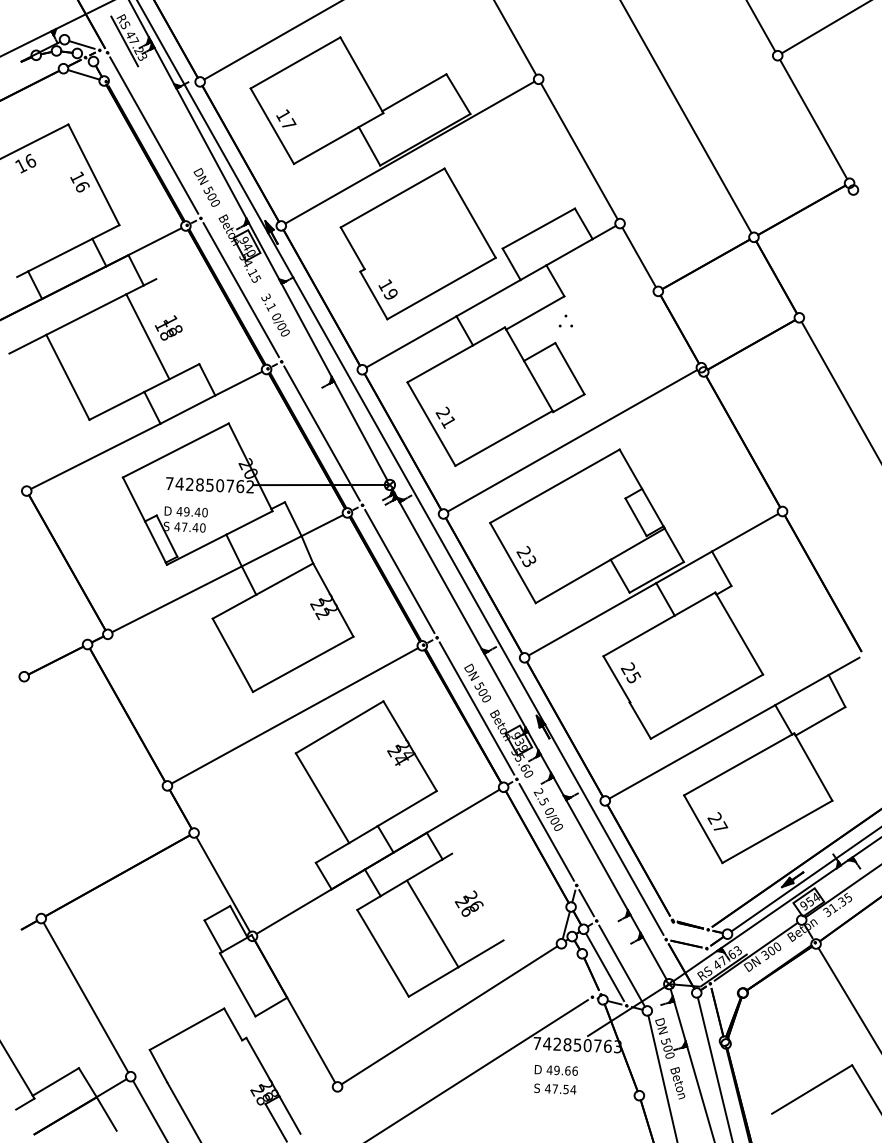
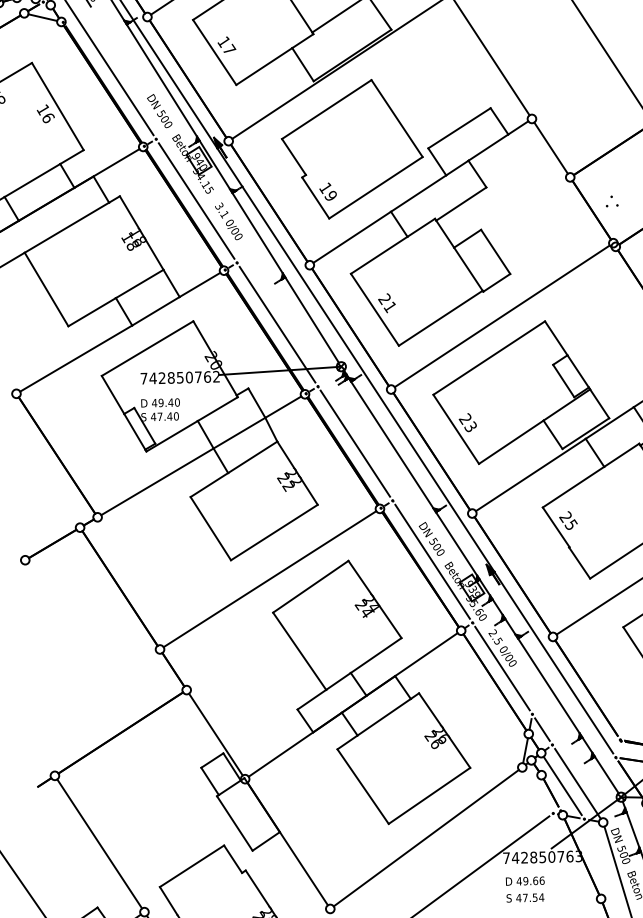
part: (565, 320) -> (611, 200), moved
line: (147, 336) -> (141, 232), moved
line: (432, 923) -> (444, 730), moved

